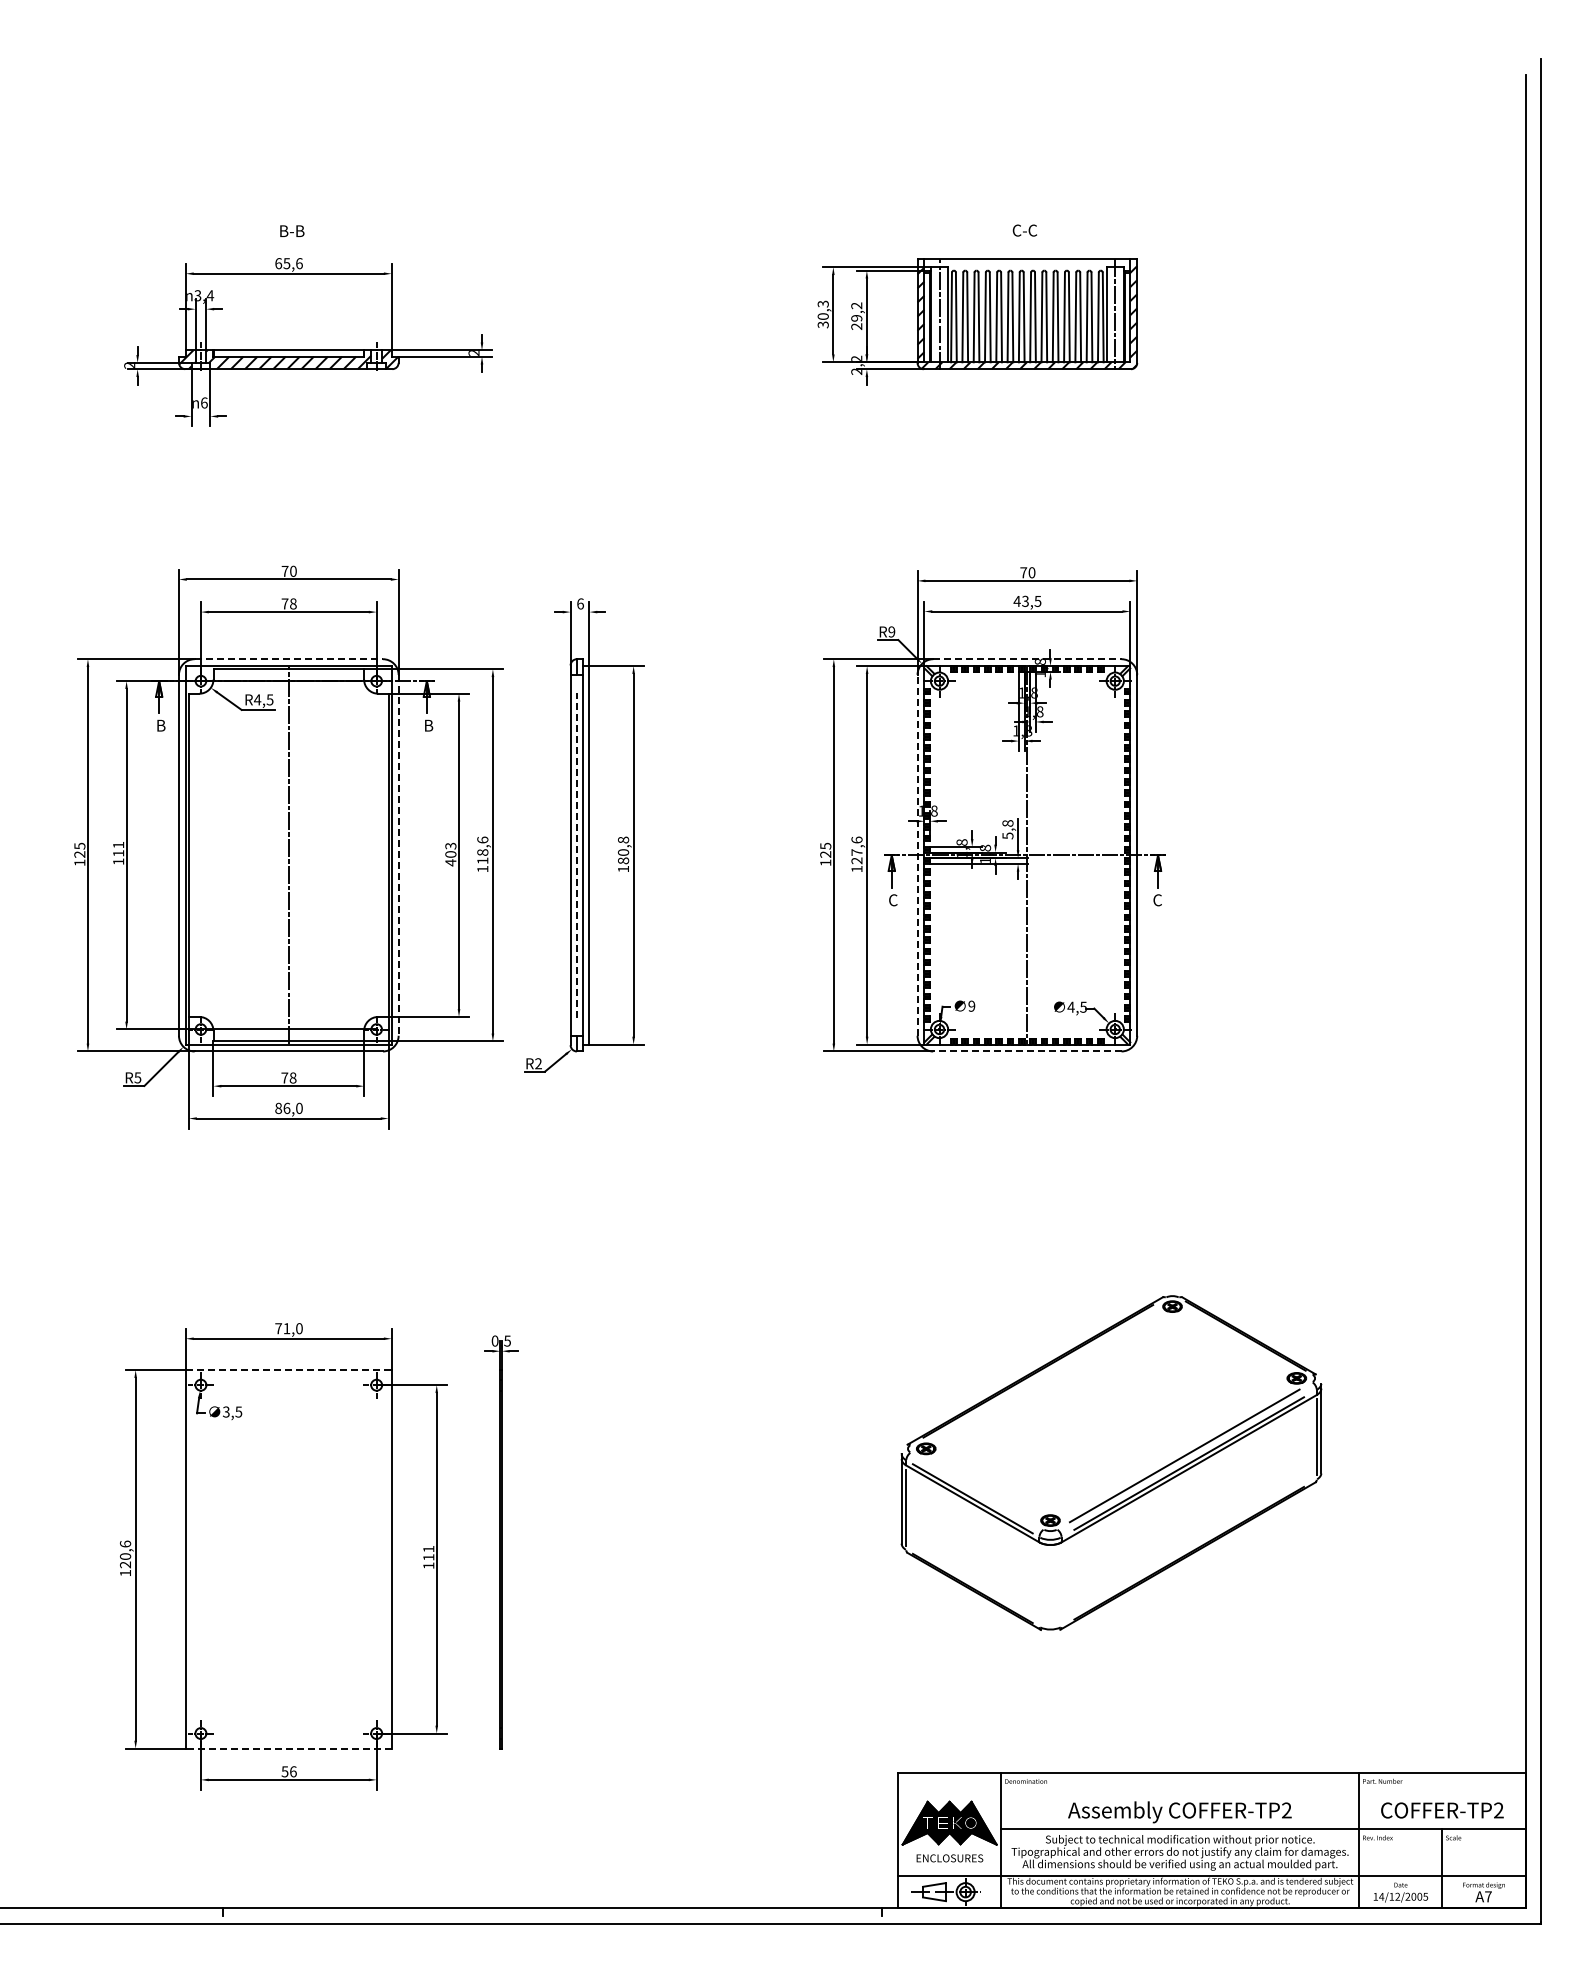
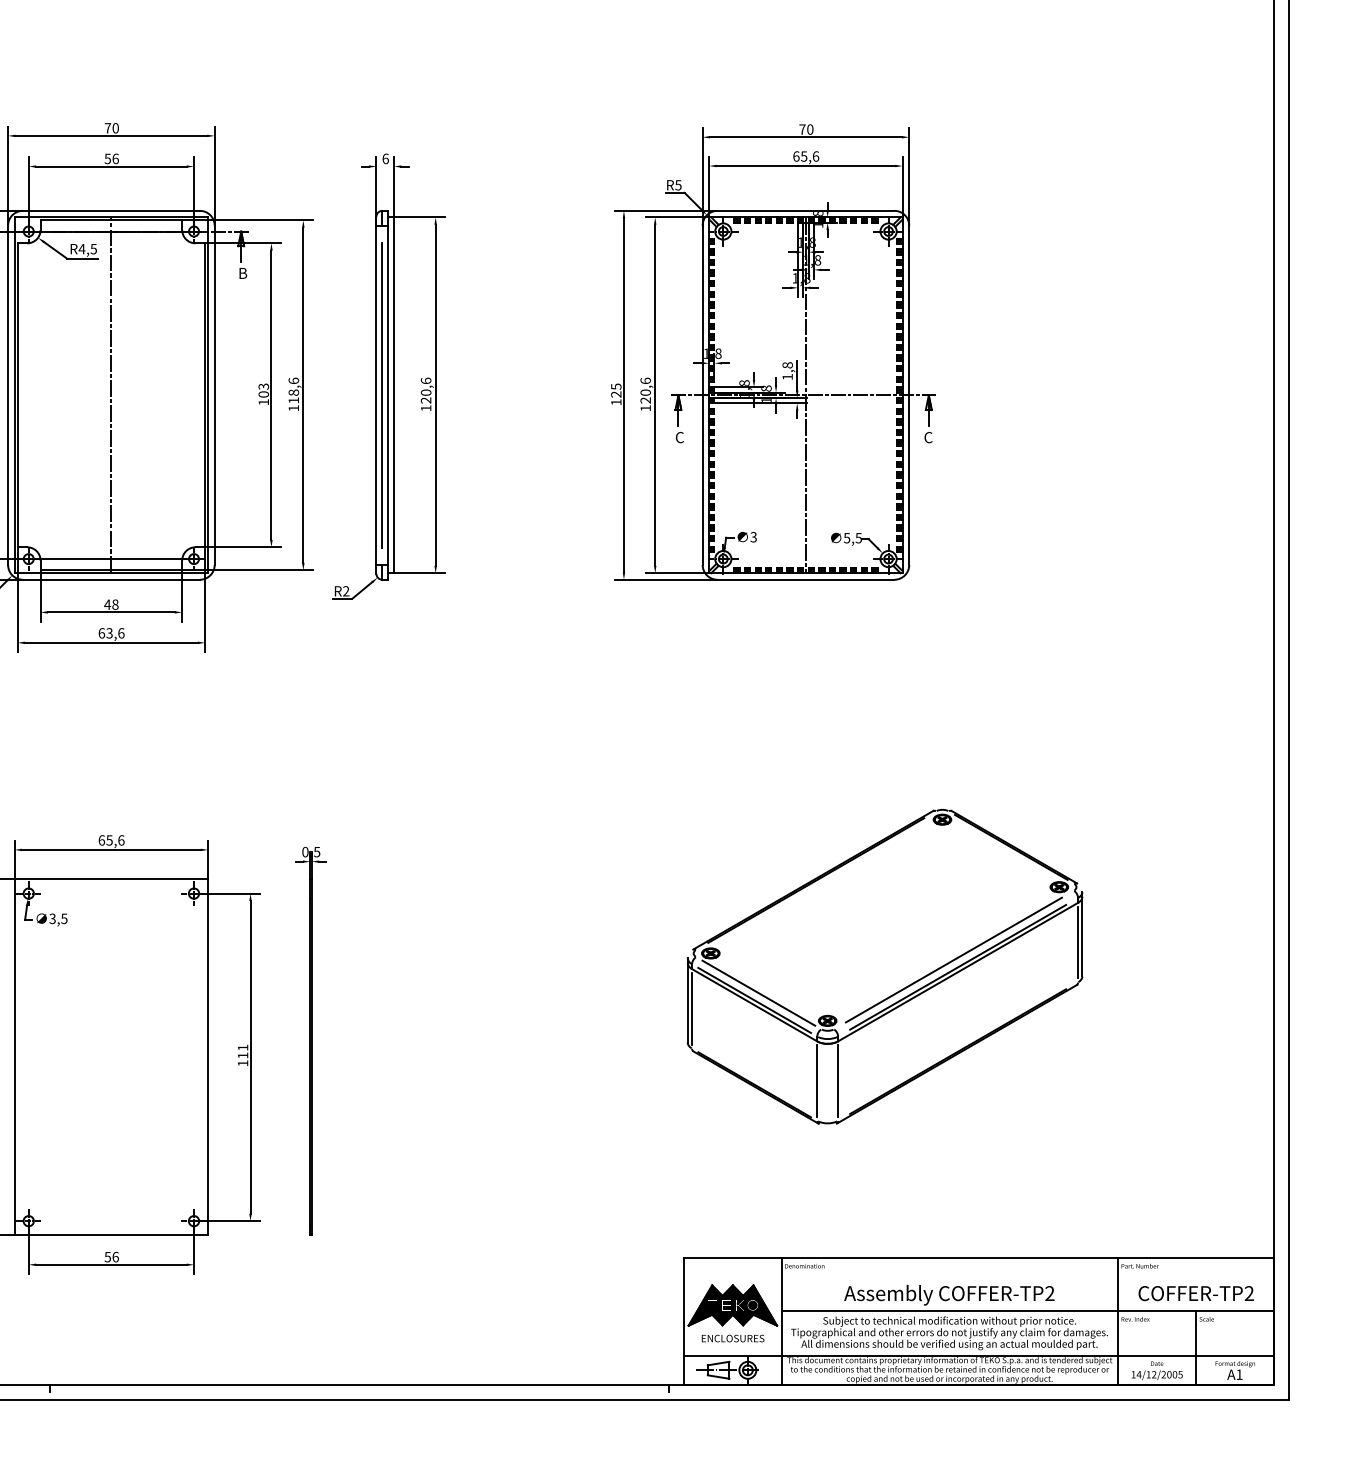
text: (1027, 600) -> (806, 155), 43,5 -> 65,6
text: (288, 603) -> (111, 158), 78 -> 56
text: (891, 631) -> (678, 184), R9 -> R5
line: (289, 659) -> (112, 211), dashed -> solid
line: (1027, 659) -> (806, 211), dashed -> solid
text: (1007, 835) -> (787, 376), 5,8 -> 1,8
text: (623, 850) -> (426, 390), 180,8 -> 120,6
text: (856, 852) -> (645, 392), 127,6 -> 120,6
line: (576, 854) -> (381, 394), dashed -> solid
line: (917, 854) -> (702, 394), dashed -> solid
line: (398, 855) -> (214, 395), dashed -> solid
text: (450, 862) -> (263, 402), 403 -> 103
text: (971, 1006) -> (753, 537), 9 -> 3
text: (1070, 1006) -> (846, 537), 4,5 -> 5,5
line: (1026, 1051) -> (805, 579), dashed -> solid
text: (284, 1077) -> (107, 604), 78 -> 48
text: (288, 1107) -> (111, 632), 86,0 -> 63,6
text: (288, 1328) -> (111, 840), 71,0 -> 65,6
line: (288, 1370) -> (111, 879), dashed -> solid
line: (977, 1490) -> (759, 992), added
line: (1039, 1584) -> (817, 1081), added
line: (1061, 1584) -> (838, 1081), added
line: (288, 1748) -> (111, 1235), dashed -> solid
text: (1488, 1896) -> (1239, 1374), A7 -> A1

